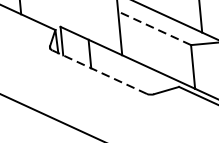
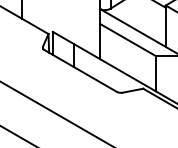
line: (153, 27) -> (127, 39), dashed -> solid
line: (99, 72) -> (80, 71), dashed -> solid

